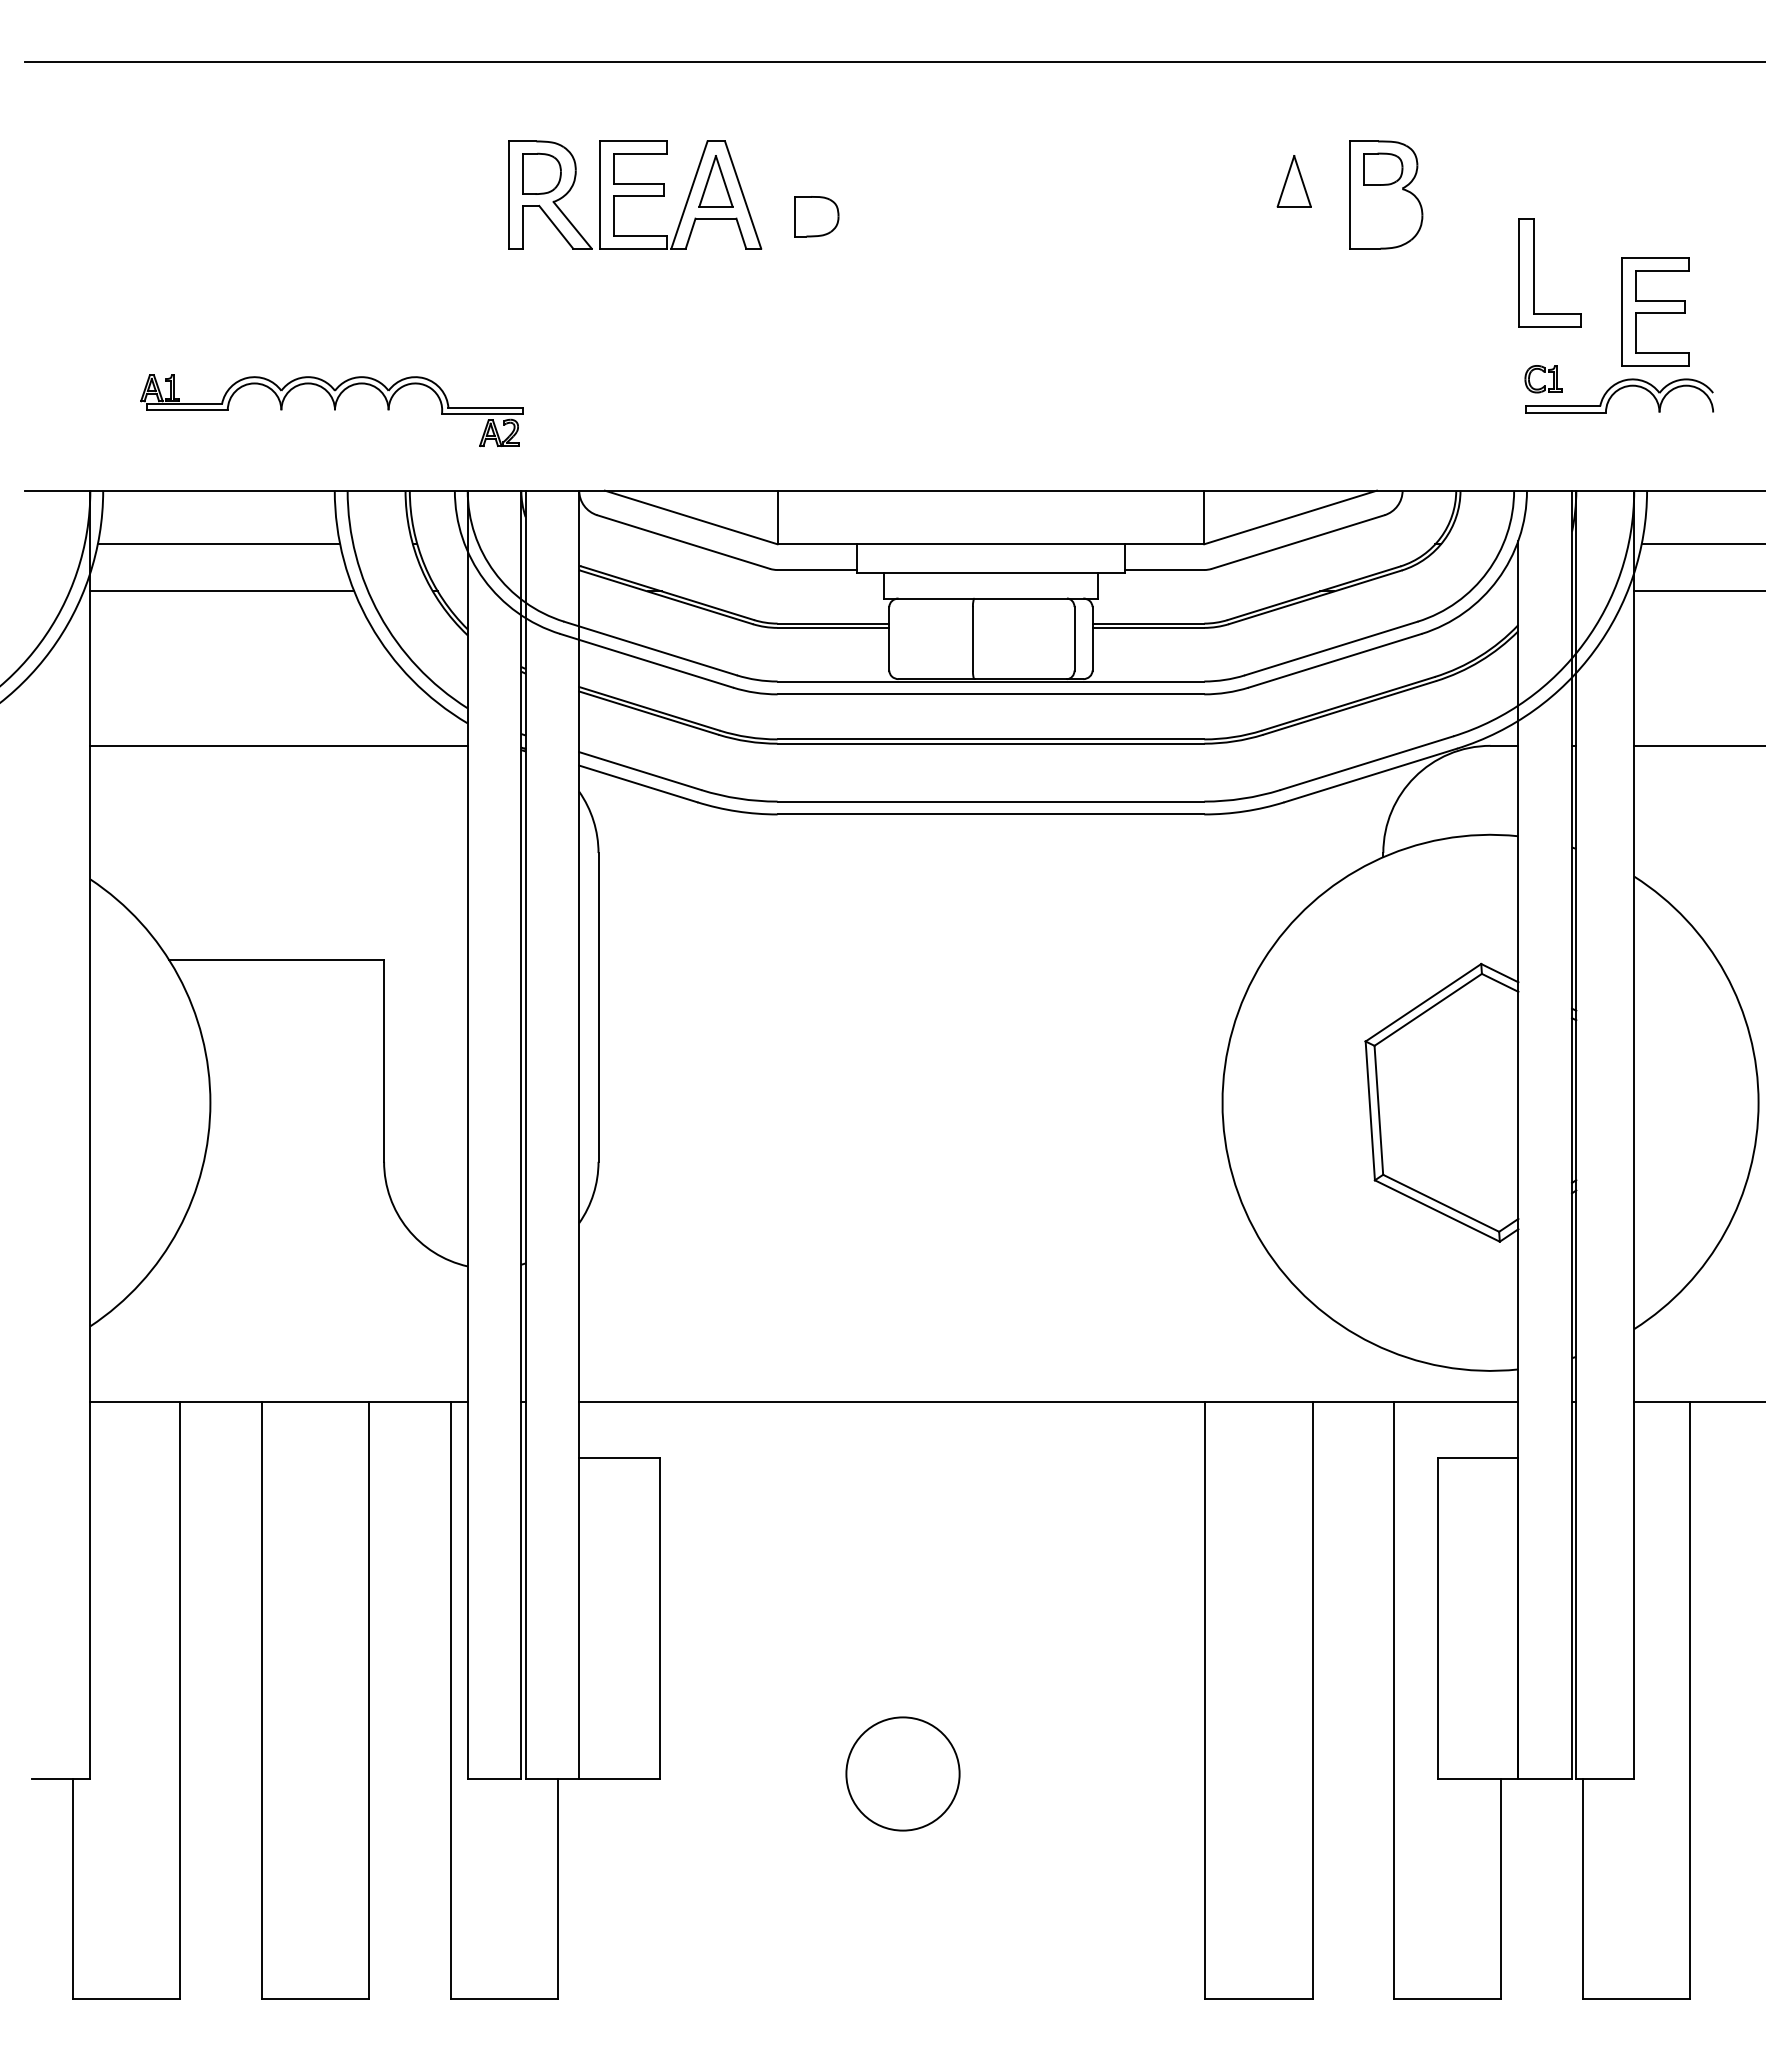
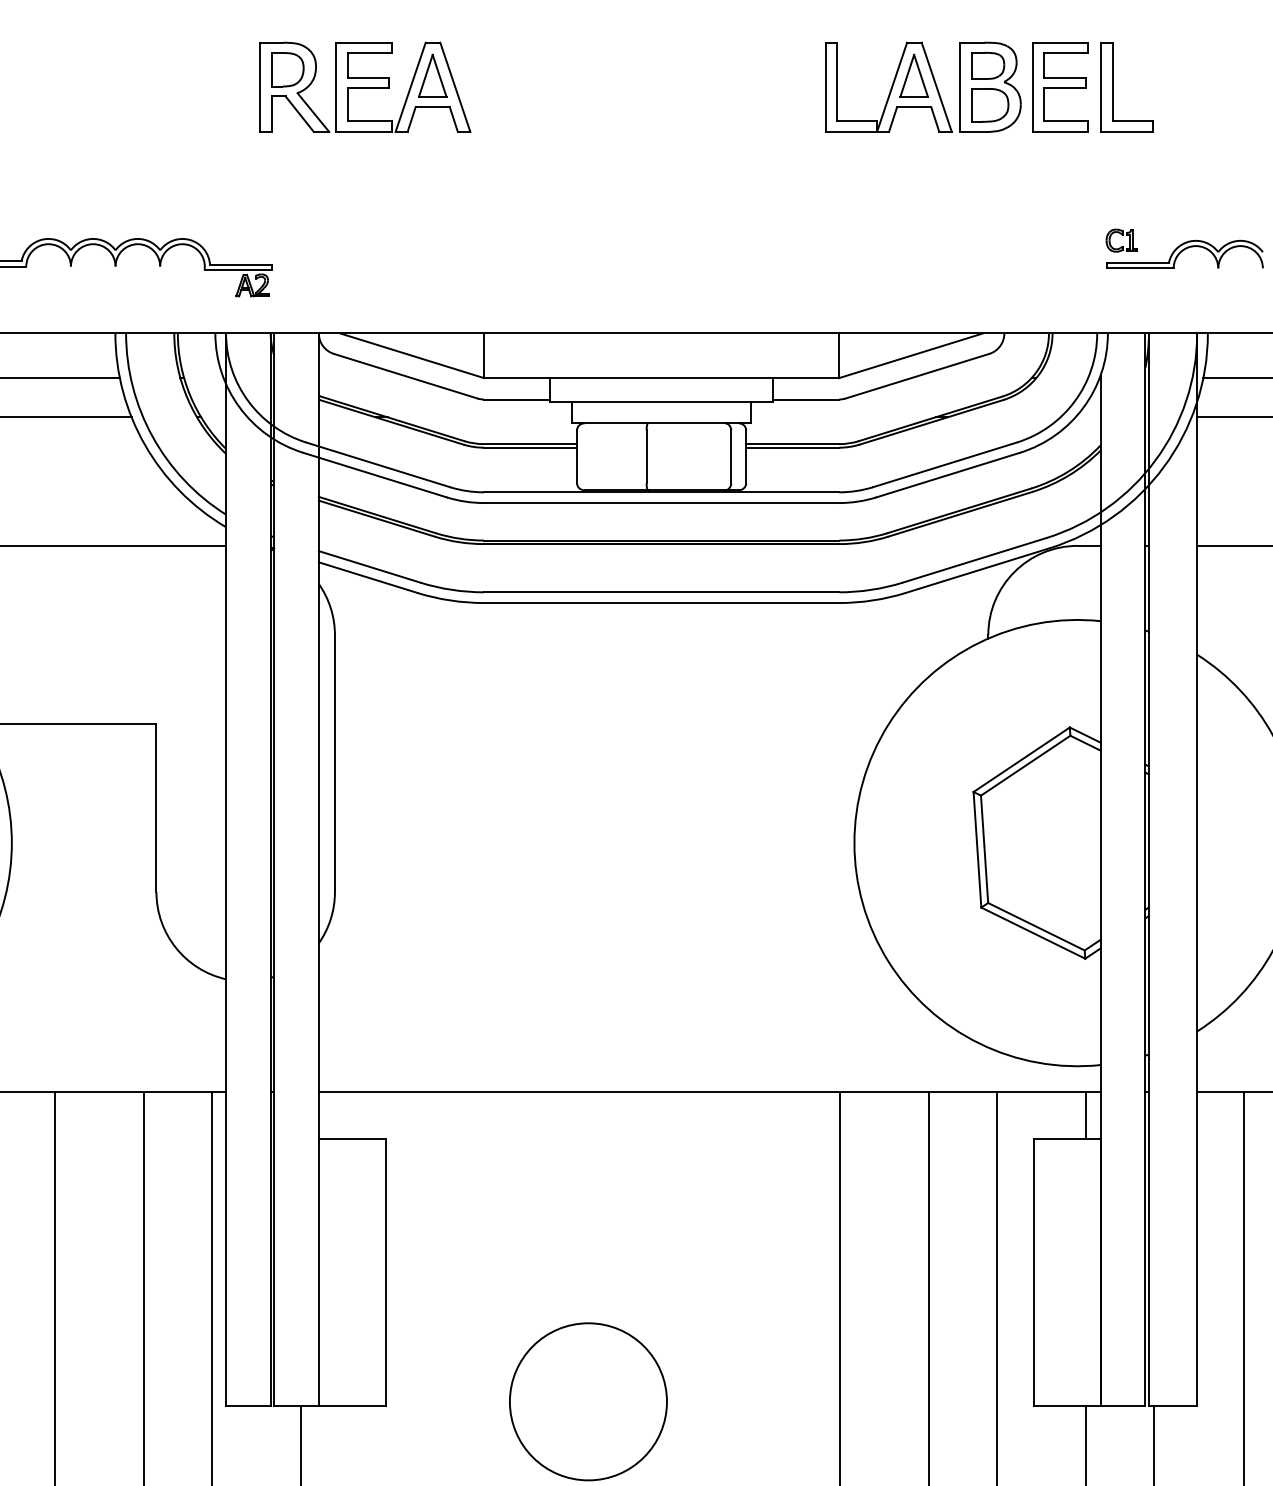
part: (1263, 194) -> (888, 86), added
part: (816, 216) -> (990, 105), moved
part: (1534, 272) -> (1114, 86), moved
part: (1655, 311) -> (1060, 86), moved
line: (1501, 1429) -> (1086, 1115), added
circle: (902, 1773) -> (588, 1401), size x1.67

